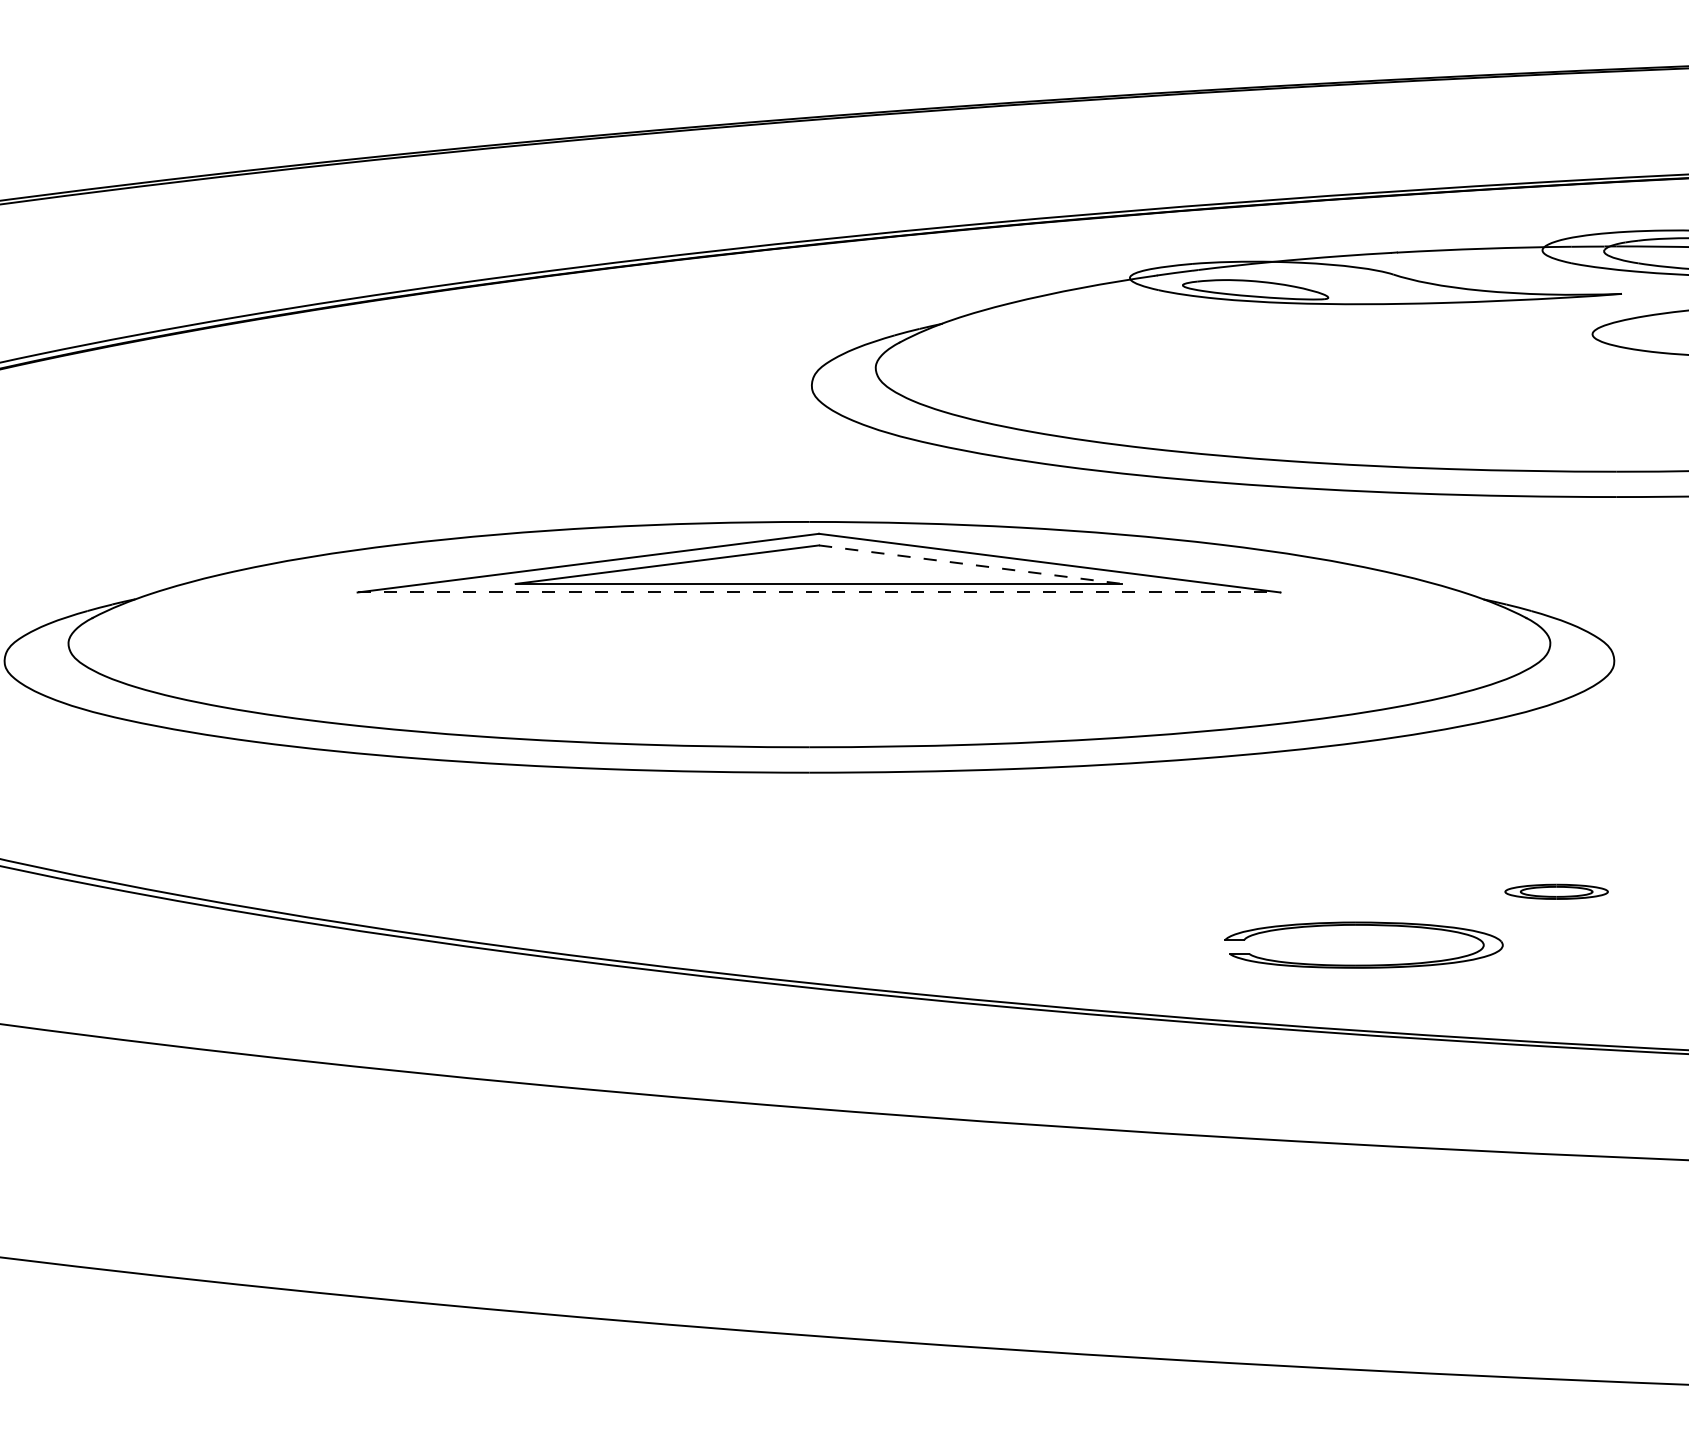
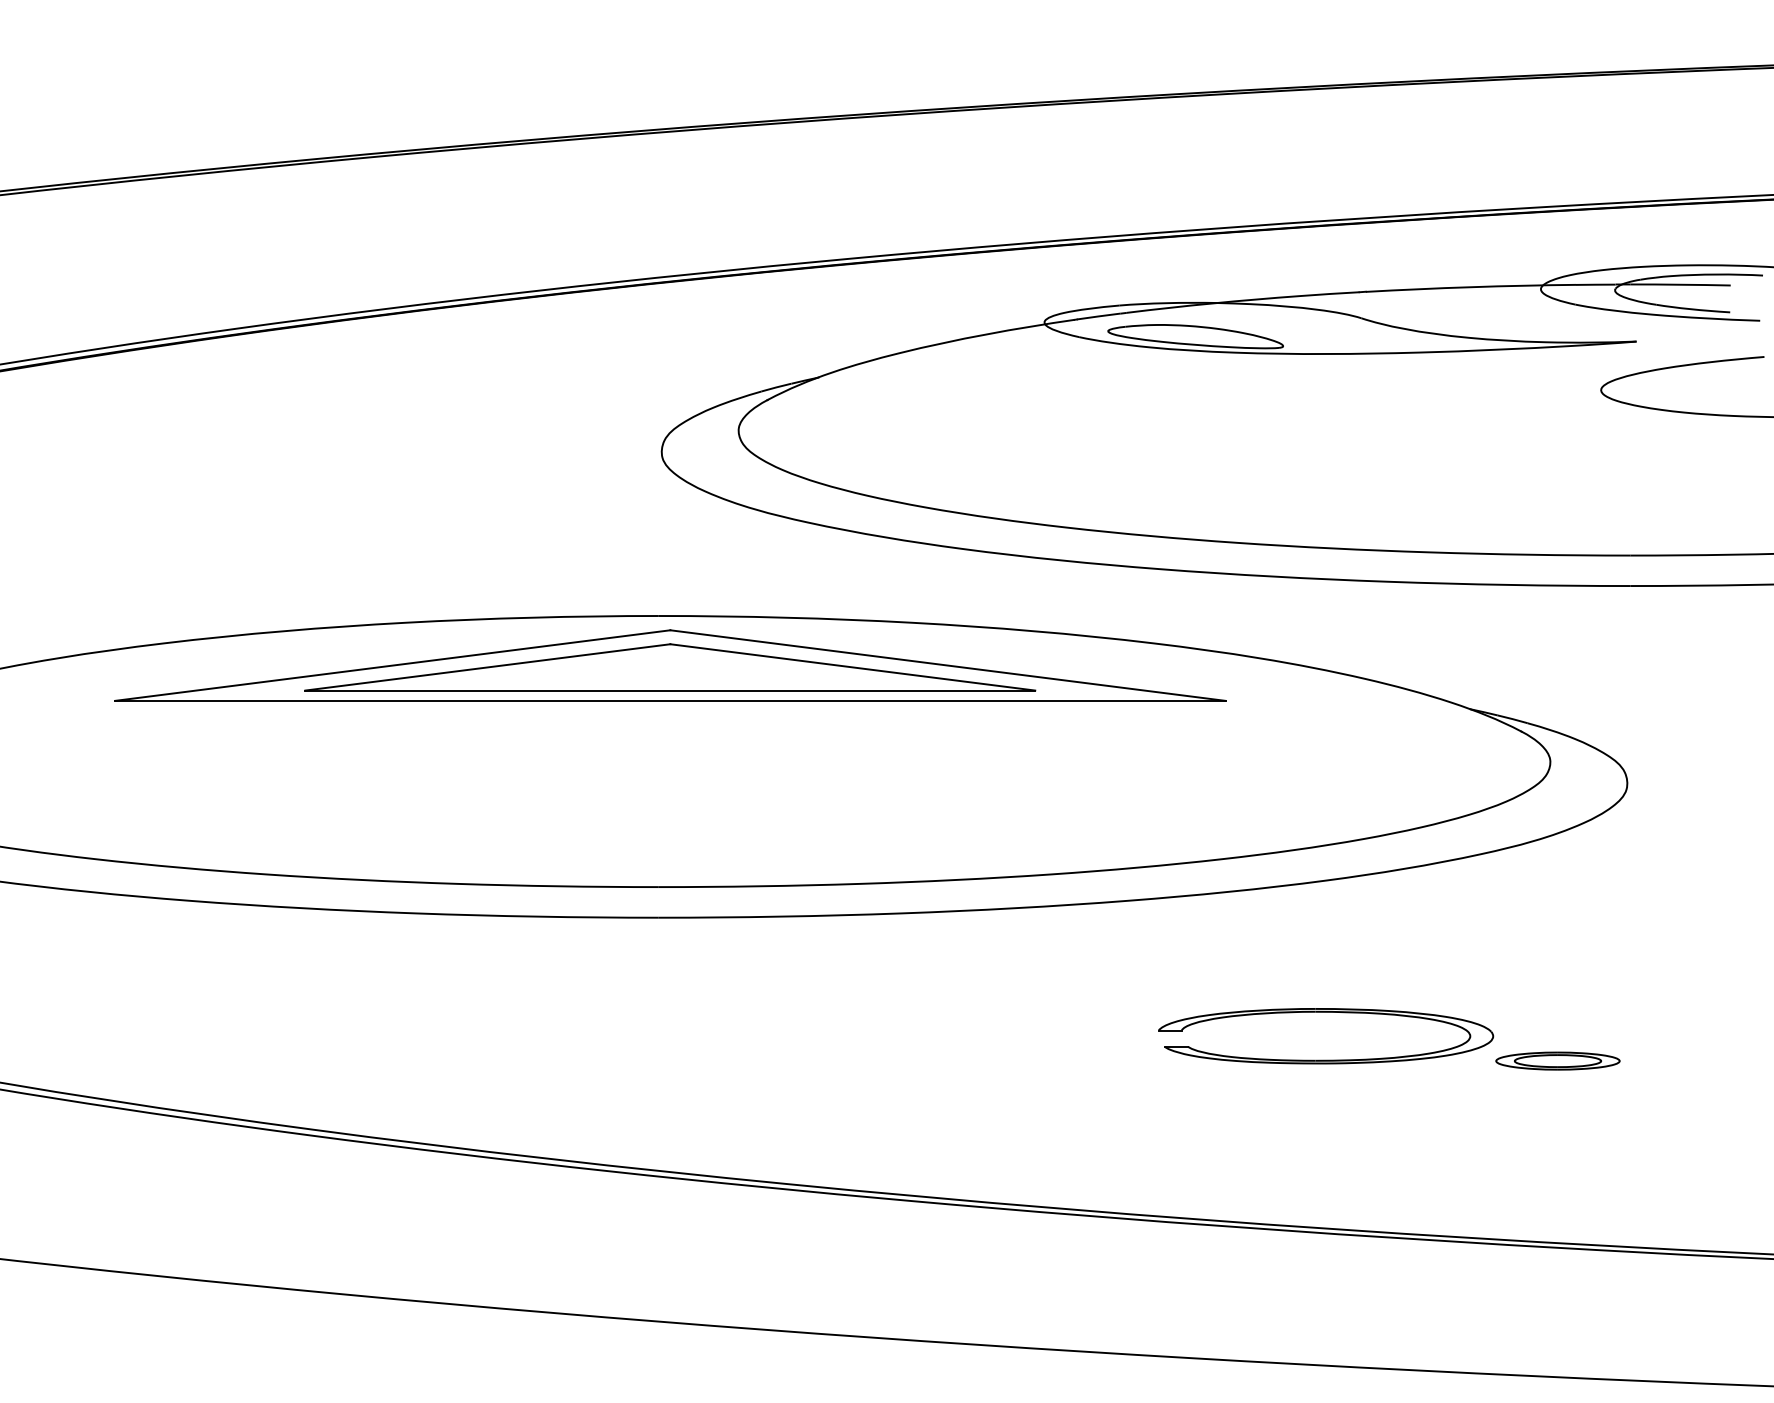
line: (970, 564) -> (852, 667), dashed -> solid
line: (819, 592) -> (670, 700), dashed -> solid
part: (1363, 925) -> (1325, 1012), moved

